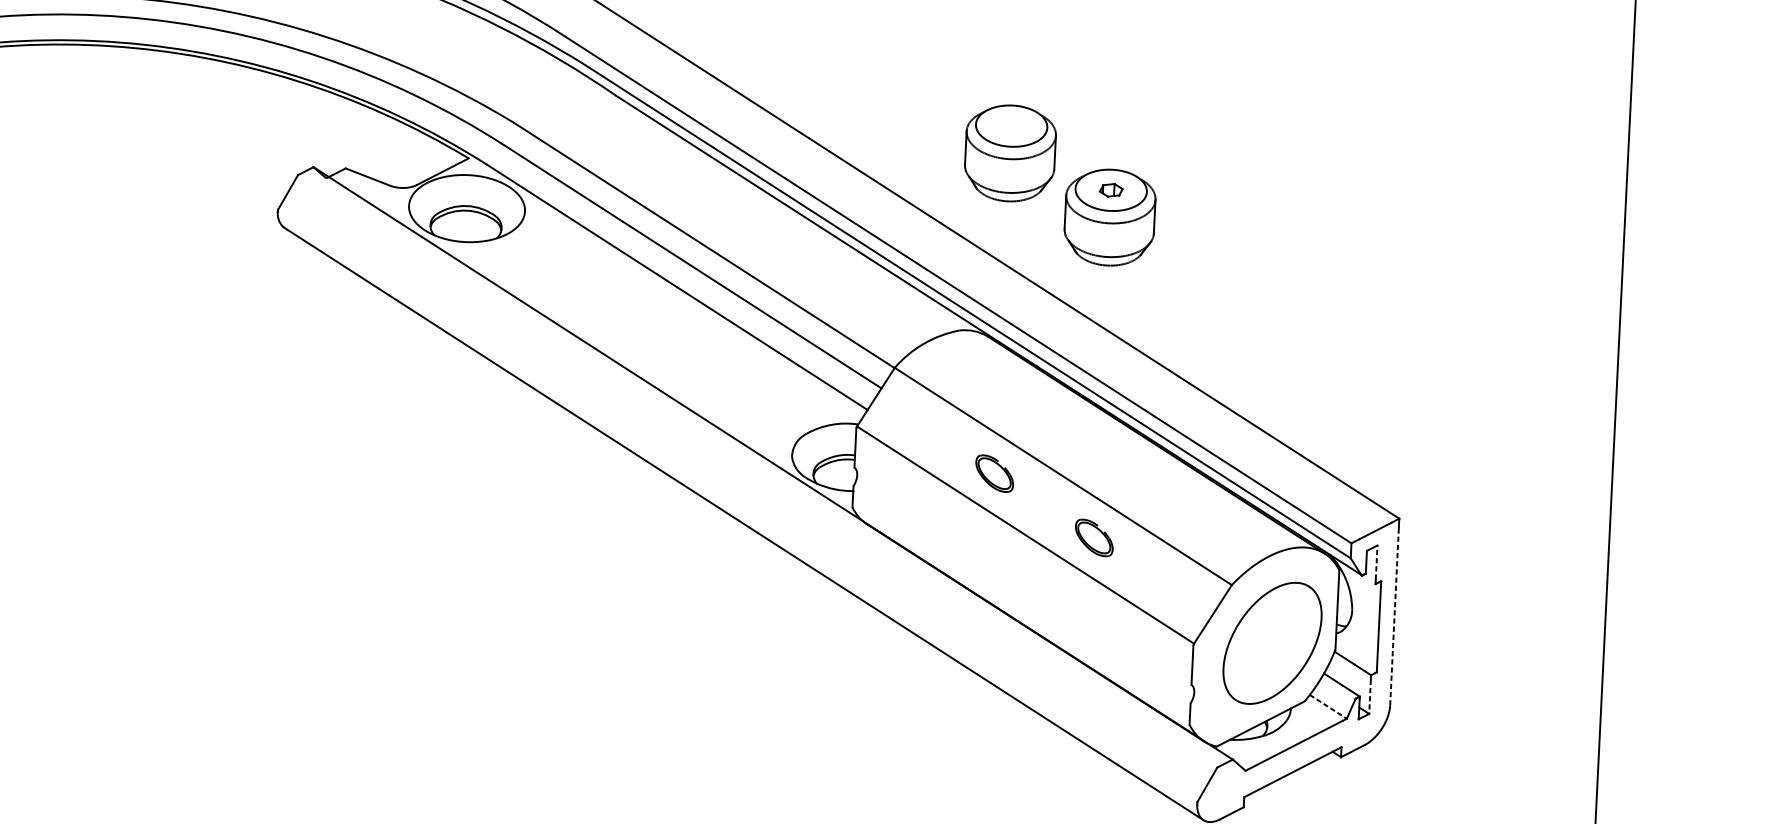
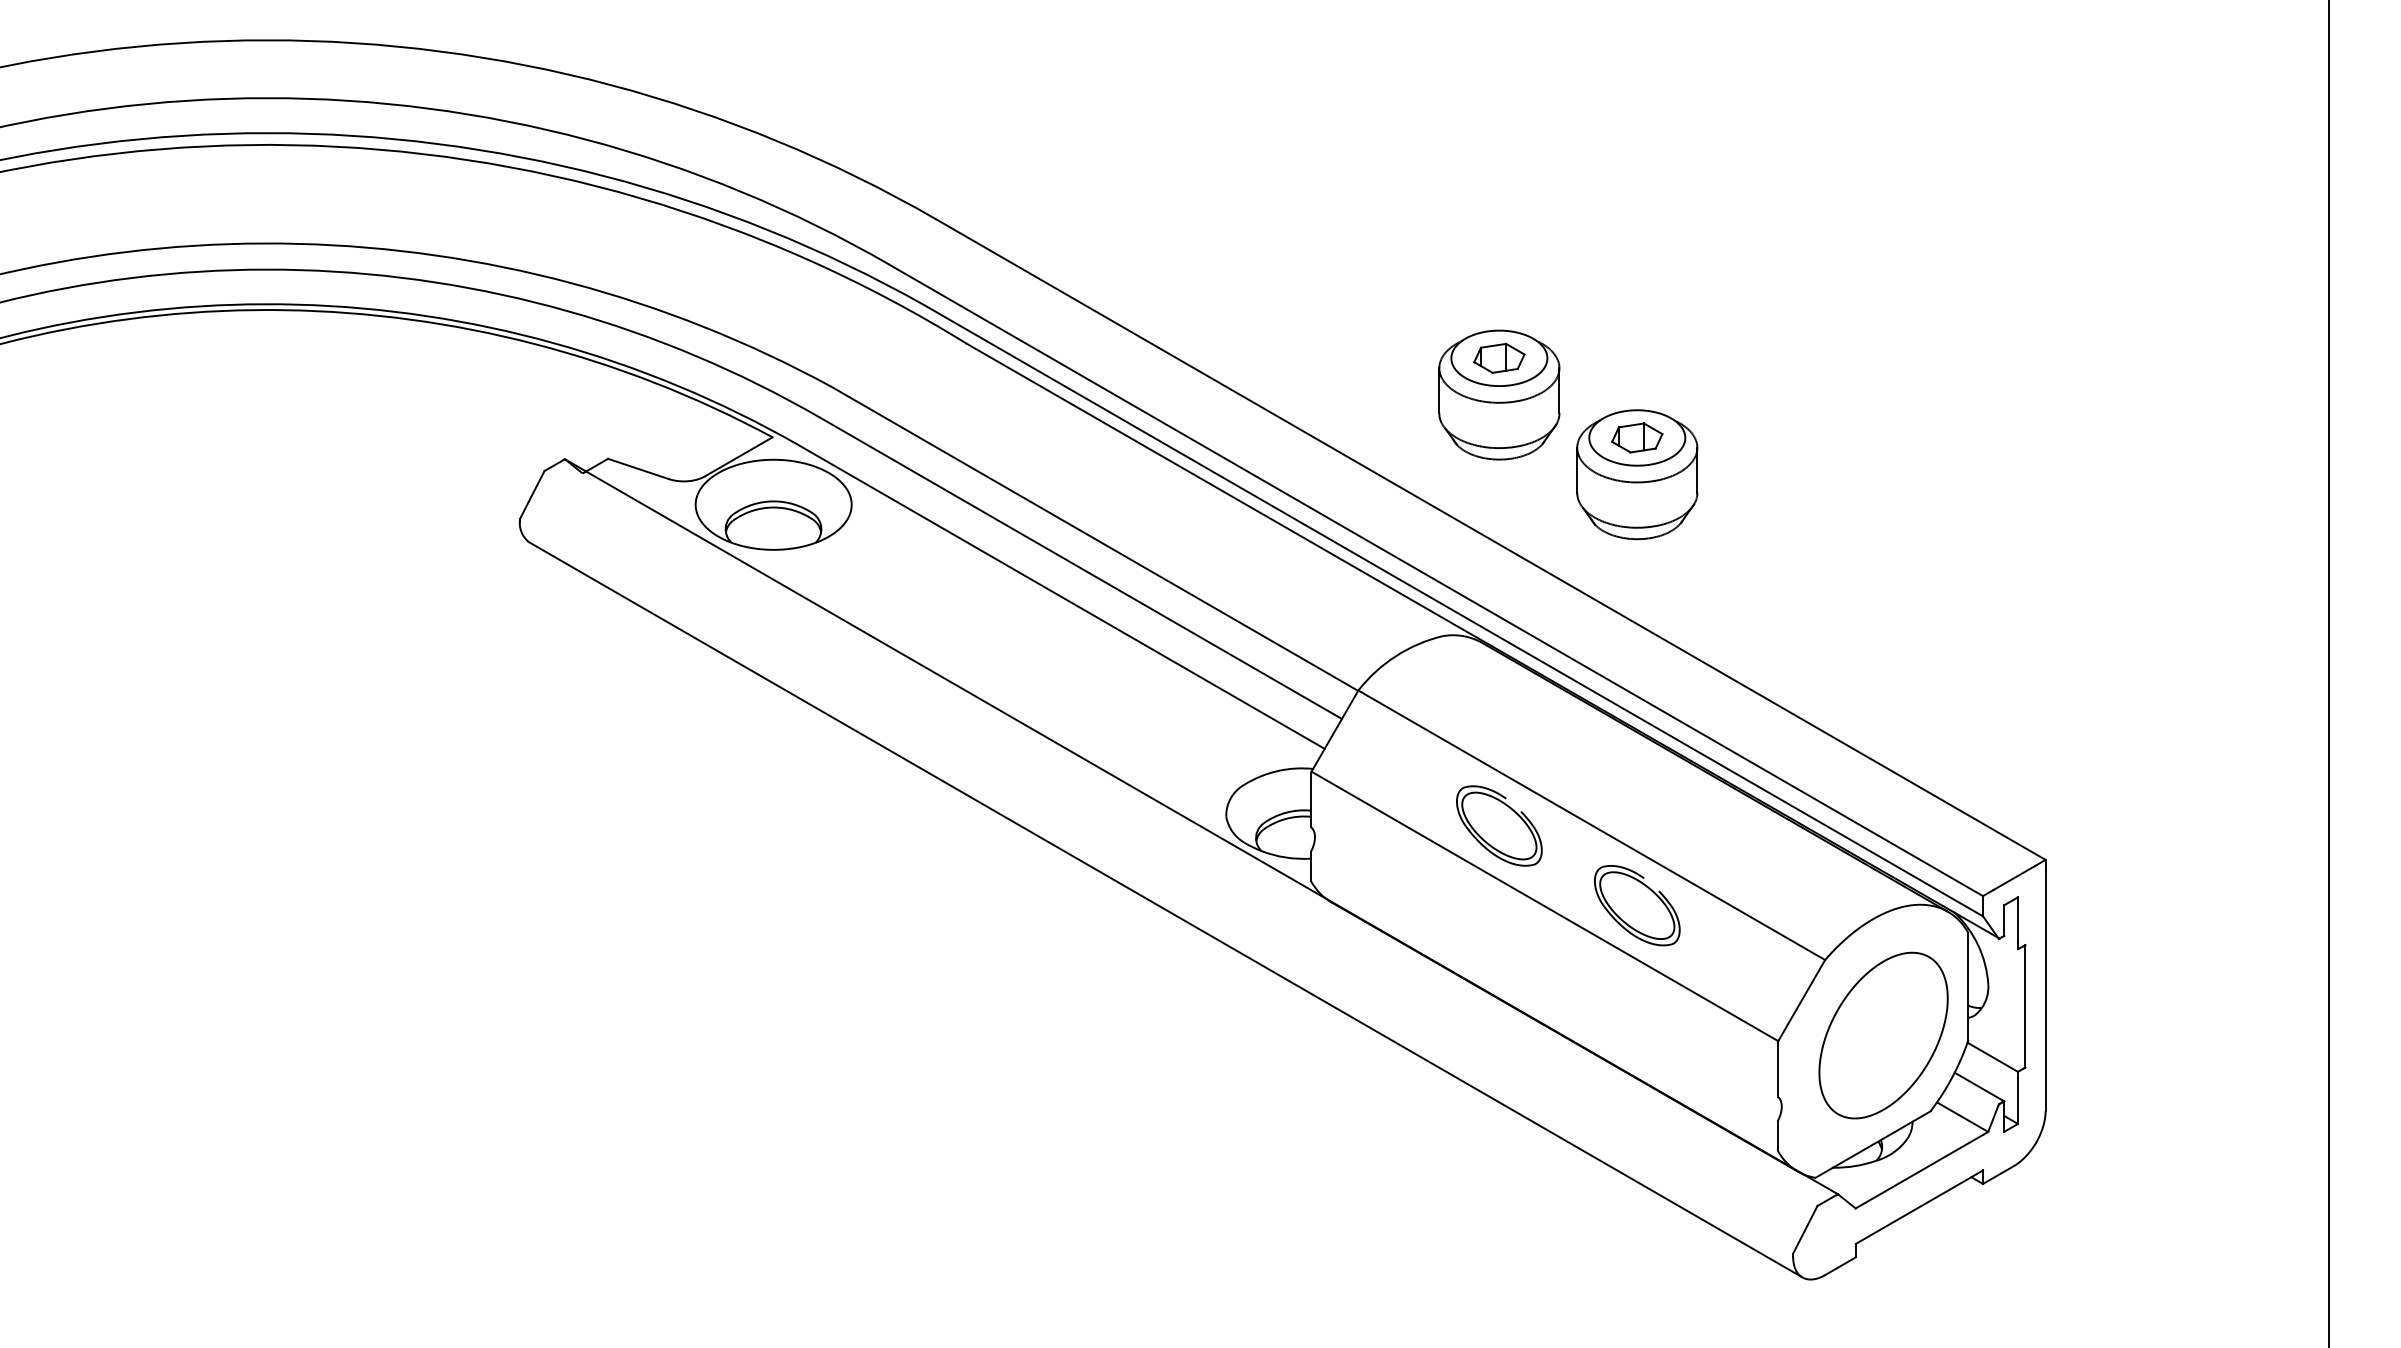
part: (1011, 125) -> (1499, 357), added
part: (1111, 189) -> (1637, 437), size x1.67
part: (994, 473) -> (1499, 825), size x1.67
part: (1094, 537) -> (1637, 905), size x1.67
line: (1376, 562) -> (2018, 920), dashed -> solid
line: (1394, 616) -> (2045, 991), dashed -> solid
line: (1370, 696) -> (2018, 1100), dashed -> solid
line: (1328, 707) -> (1962, 1117), dashed -> solid

